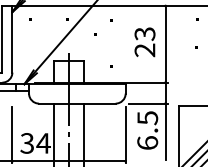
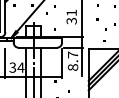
text: (144, 41) -> (71, 16), 23 -> 31
text: (146, 129) -> (72, 60), 6.5 -> 8.7

